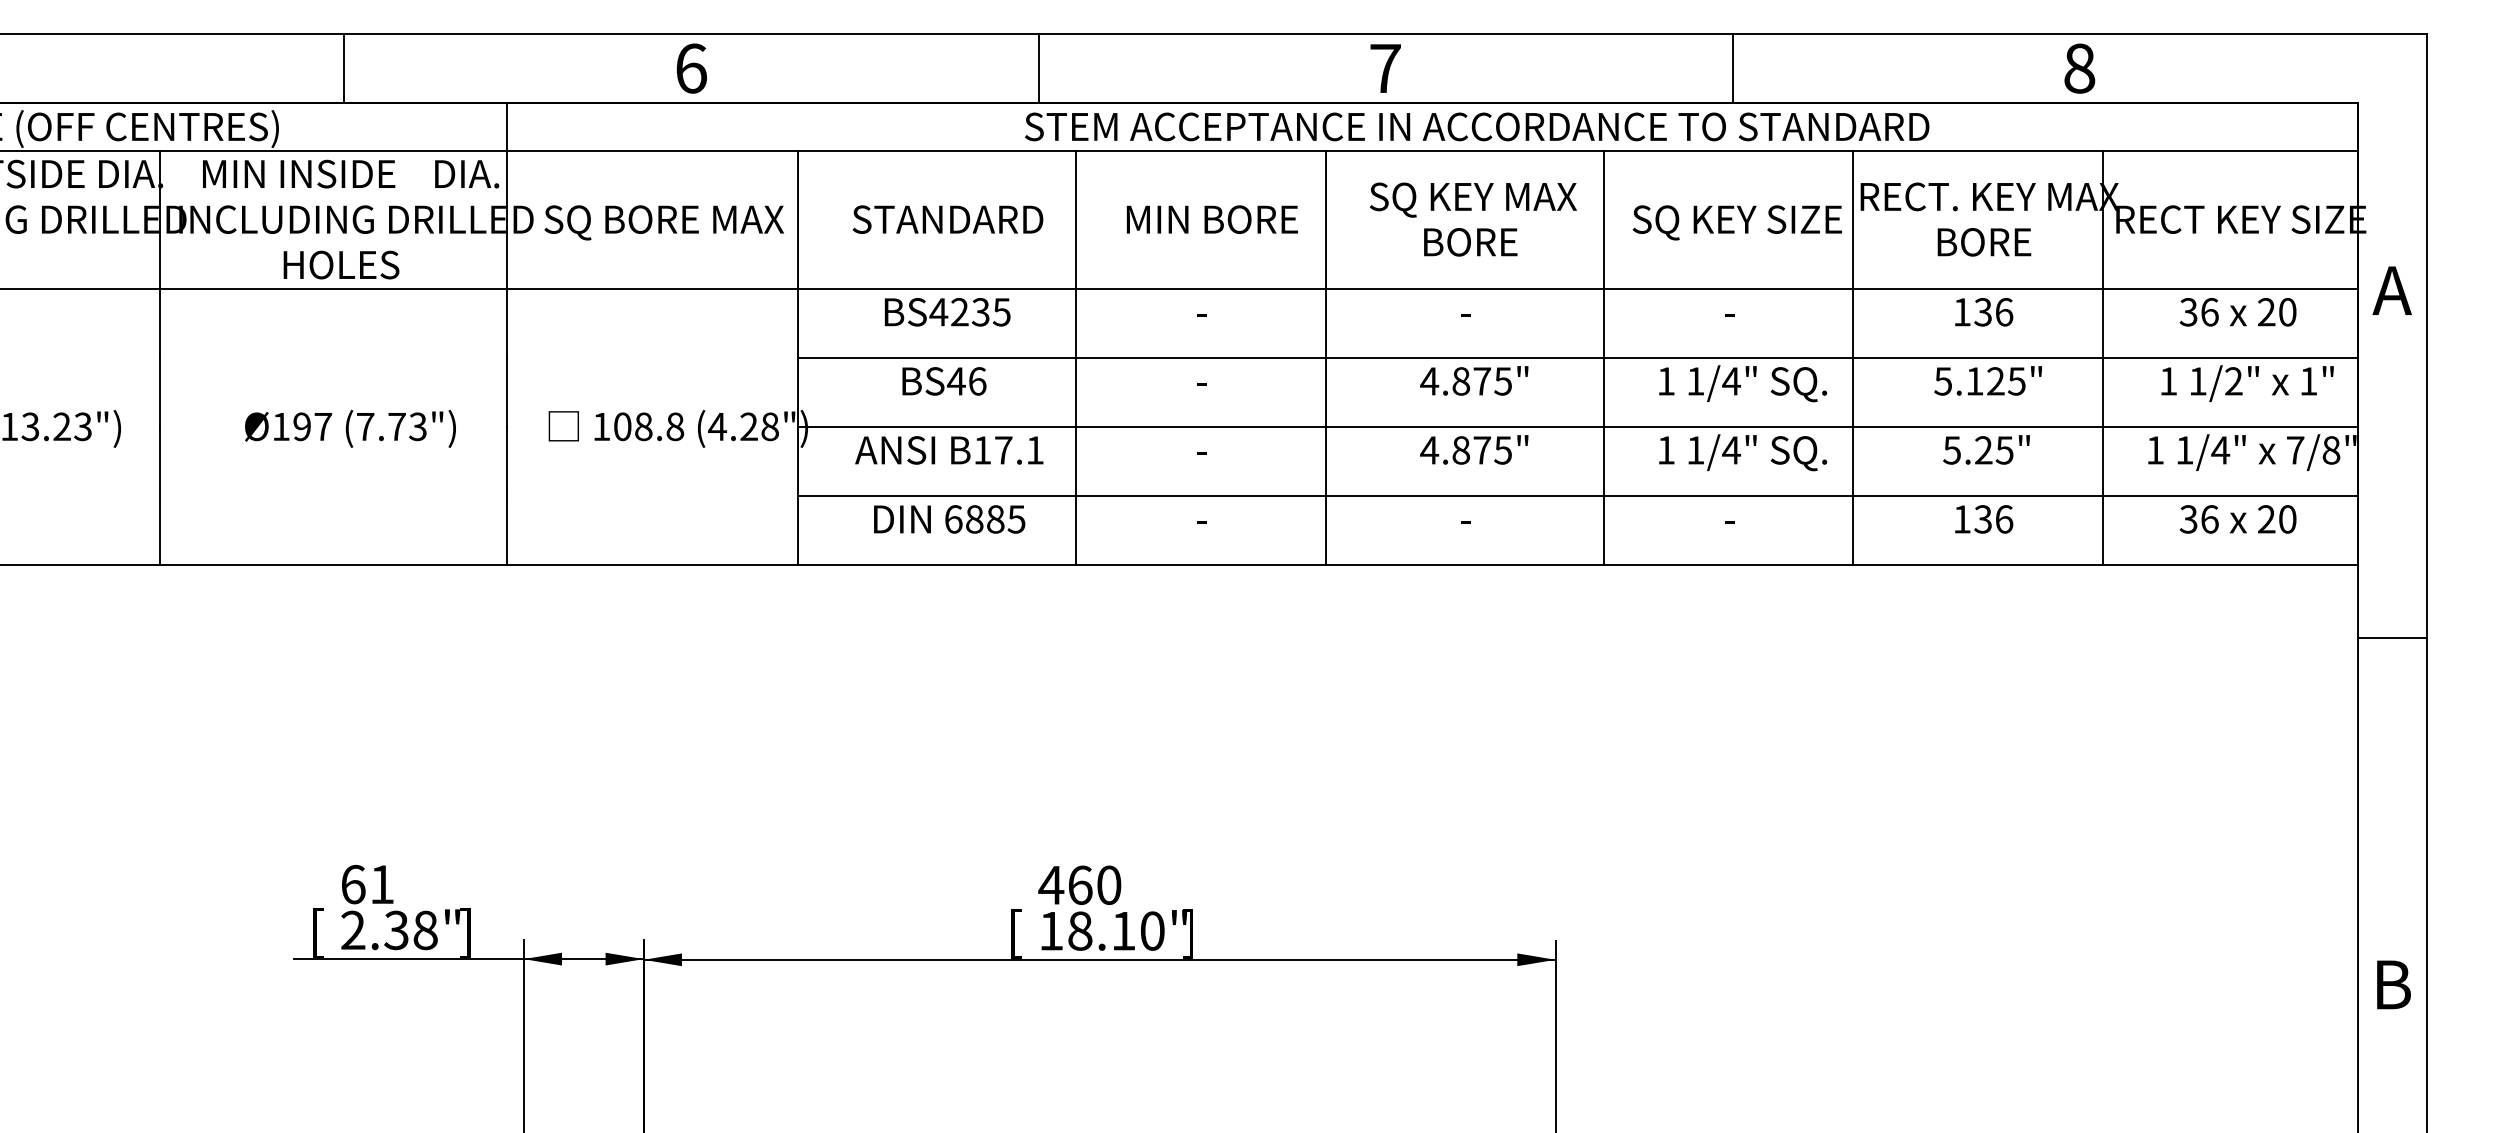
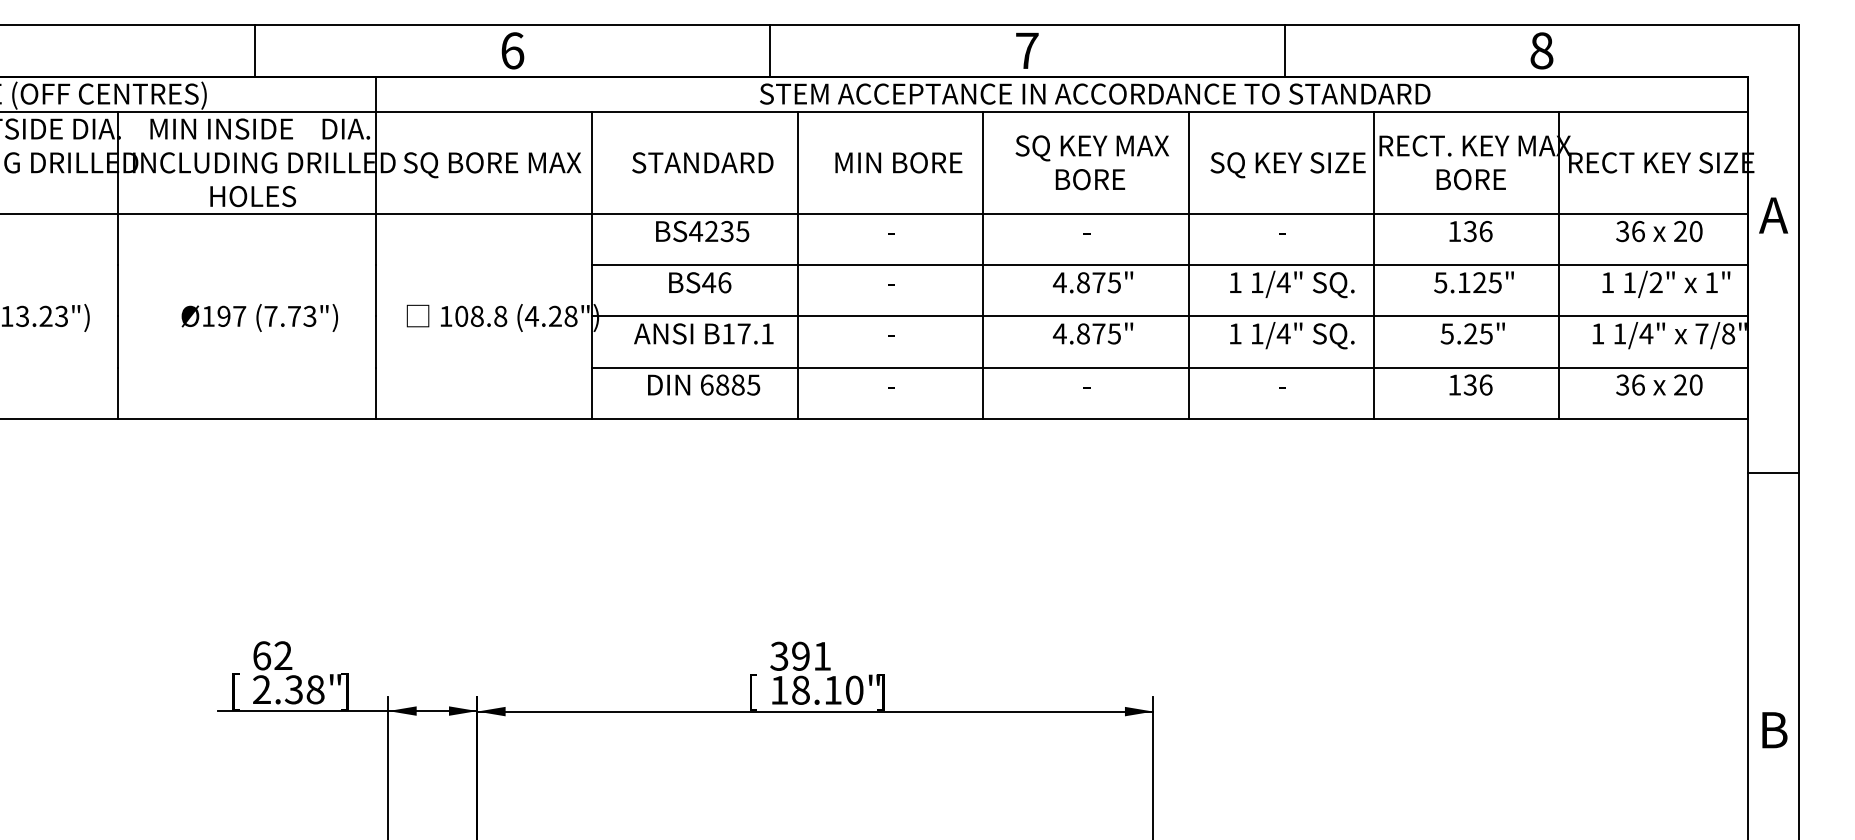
text: (382, 883) -> (283, 655), 61 -> 62
text: (1079, 884) -> (800, 655), 460 -> 391

